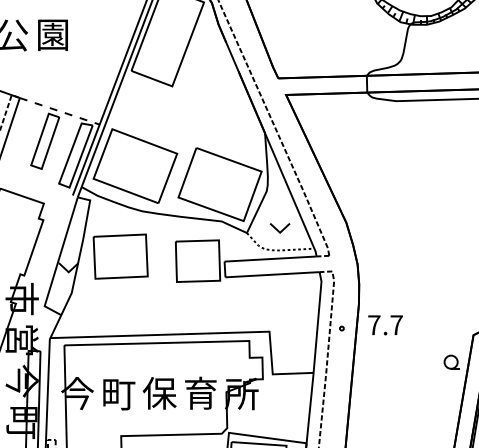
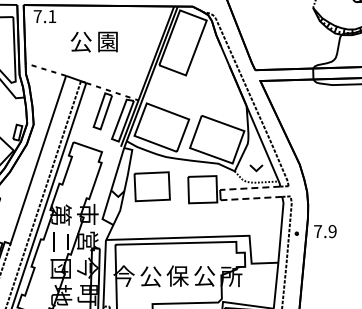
line: (269, 259) -> (249, 188), solid -> dashed
line: (272, 274) -> (251, 198), solid -> dashed
text: (396, 325) -> (332, 231), 7.7 -> 7.9
text: (200, 392) -> (204, 275), 育 -> 公
text: (118, 393) -> (150, 276), 町 -> 公

